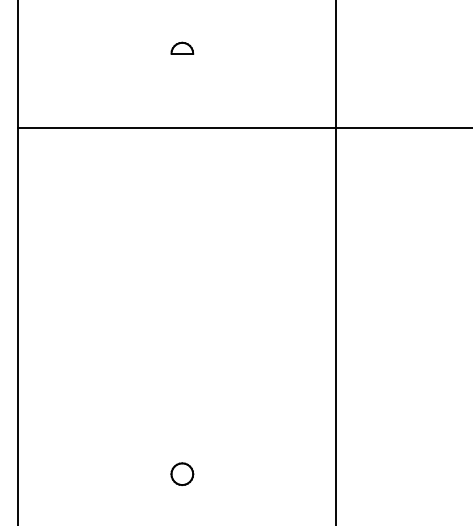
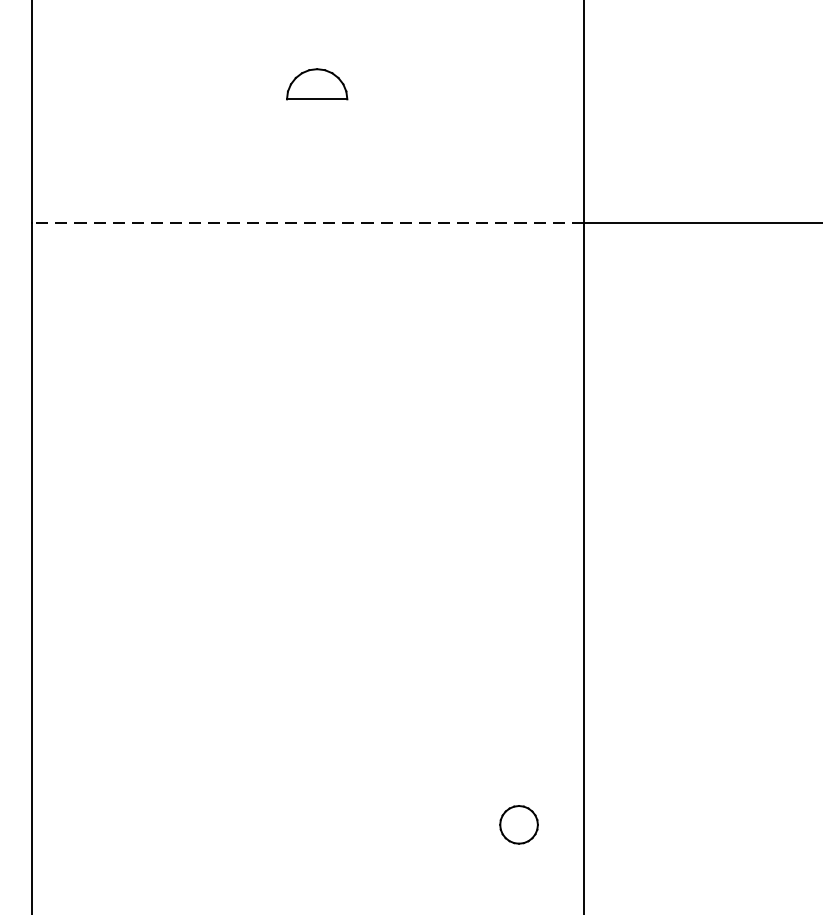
part: (182, 47) -> (317, 82), size x1.6
line: (176, 128) -> (307, 223), solid -> dashed
part: (182, 473) -> (519, 823), moved

